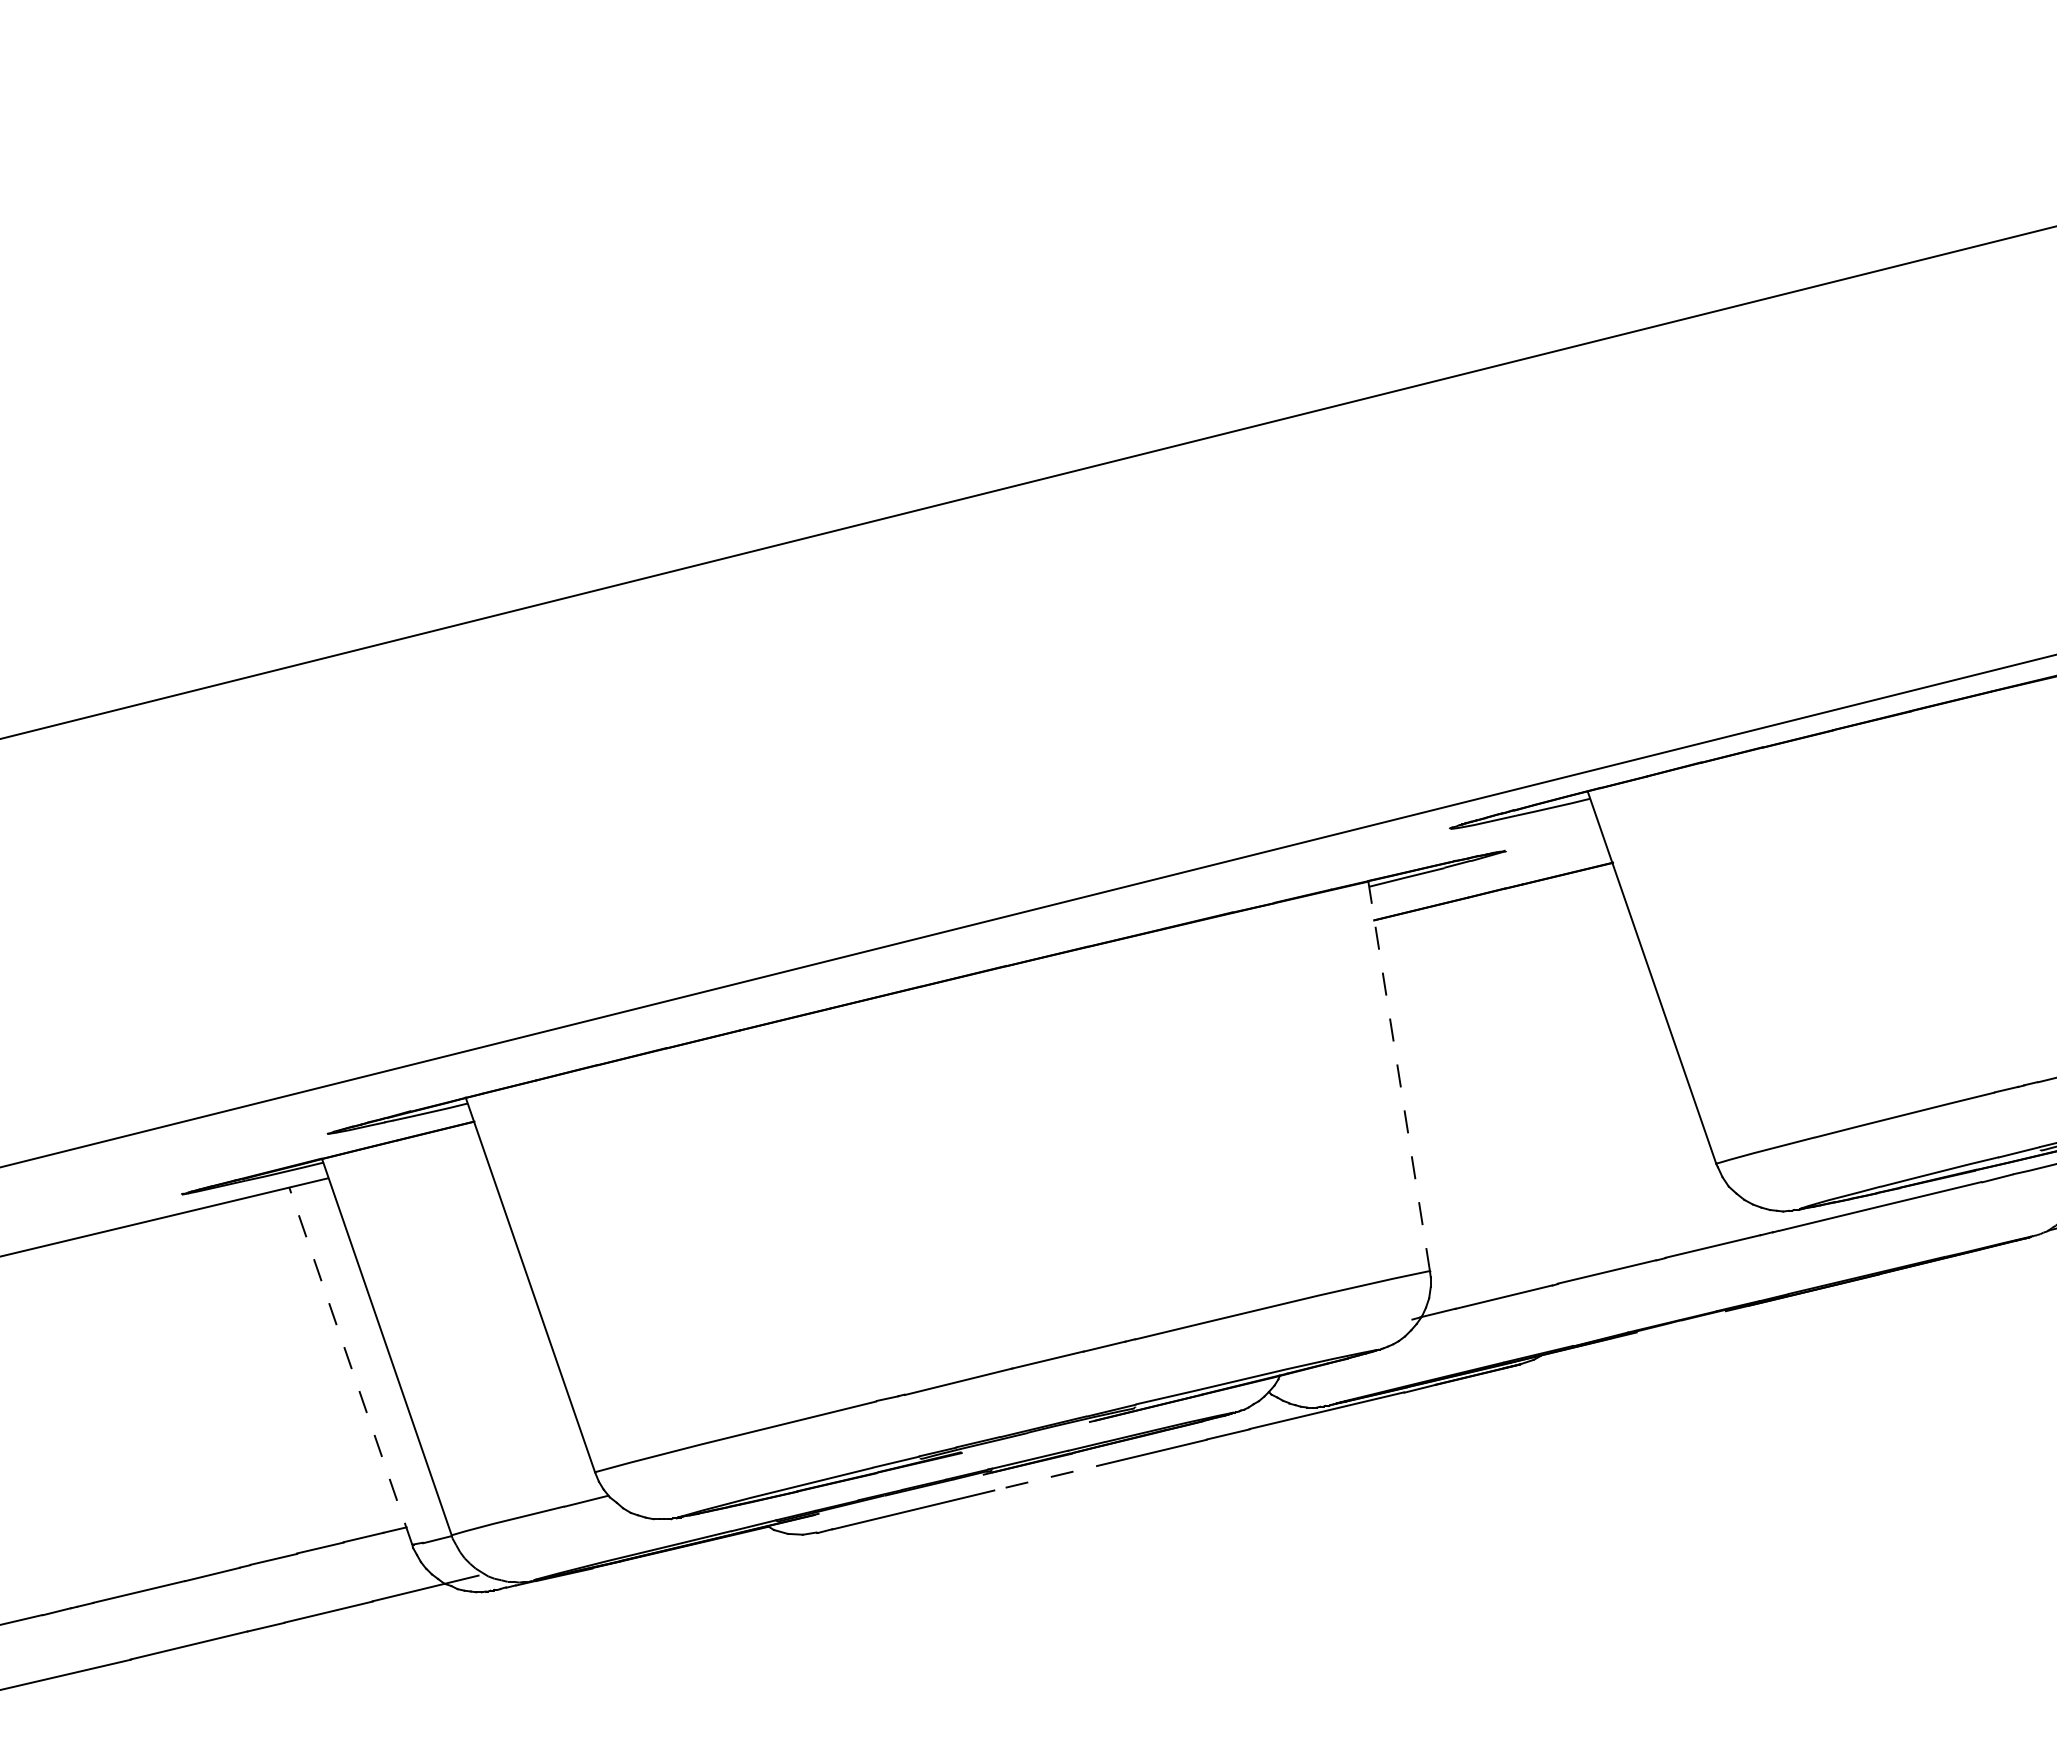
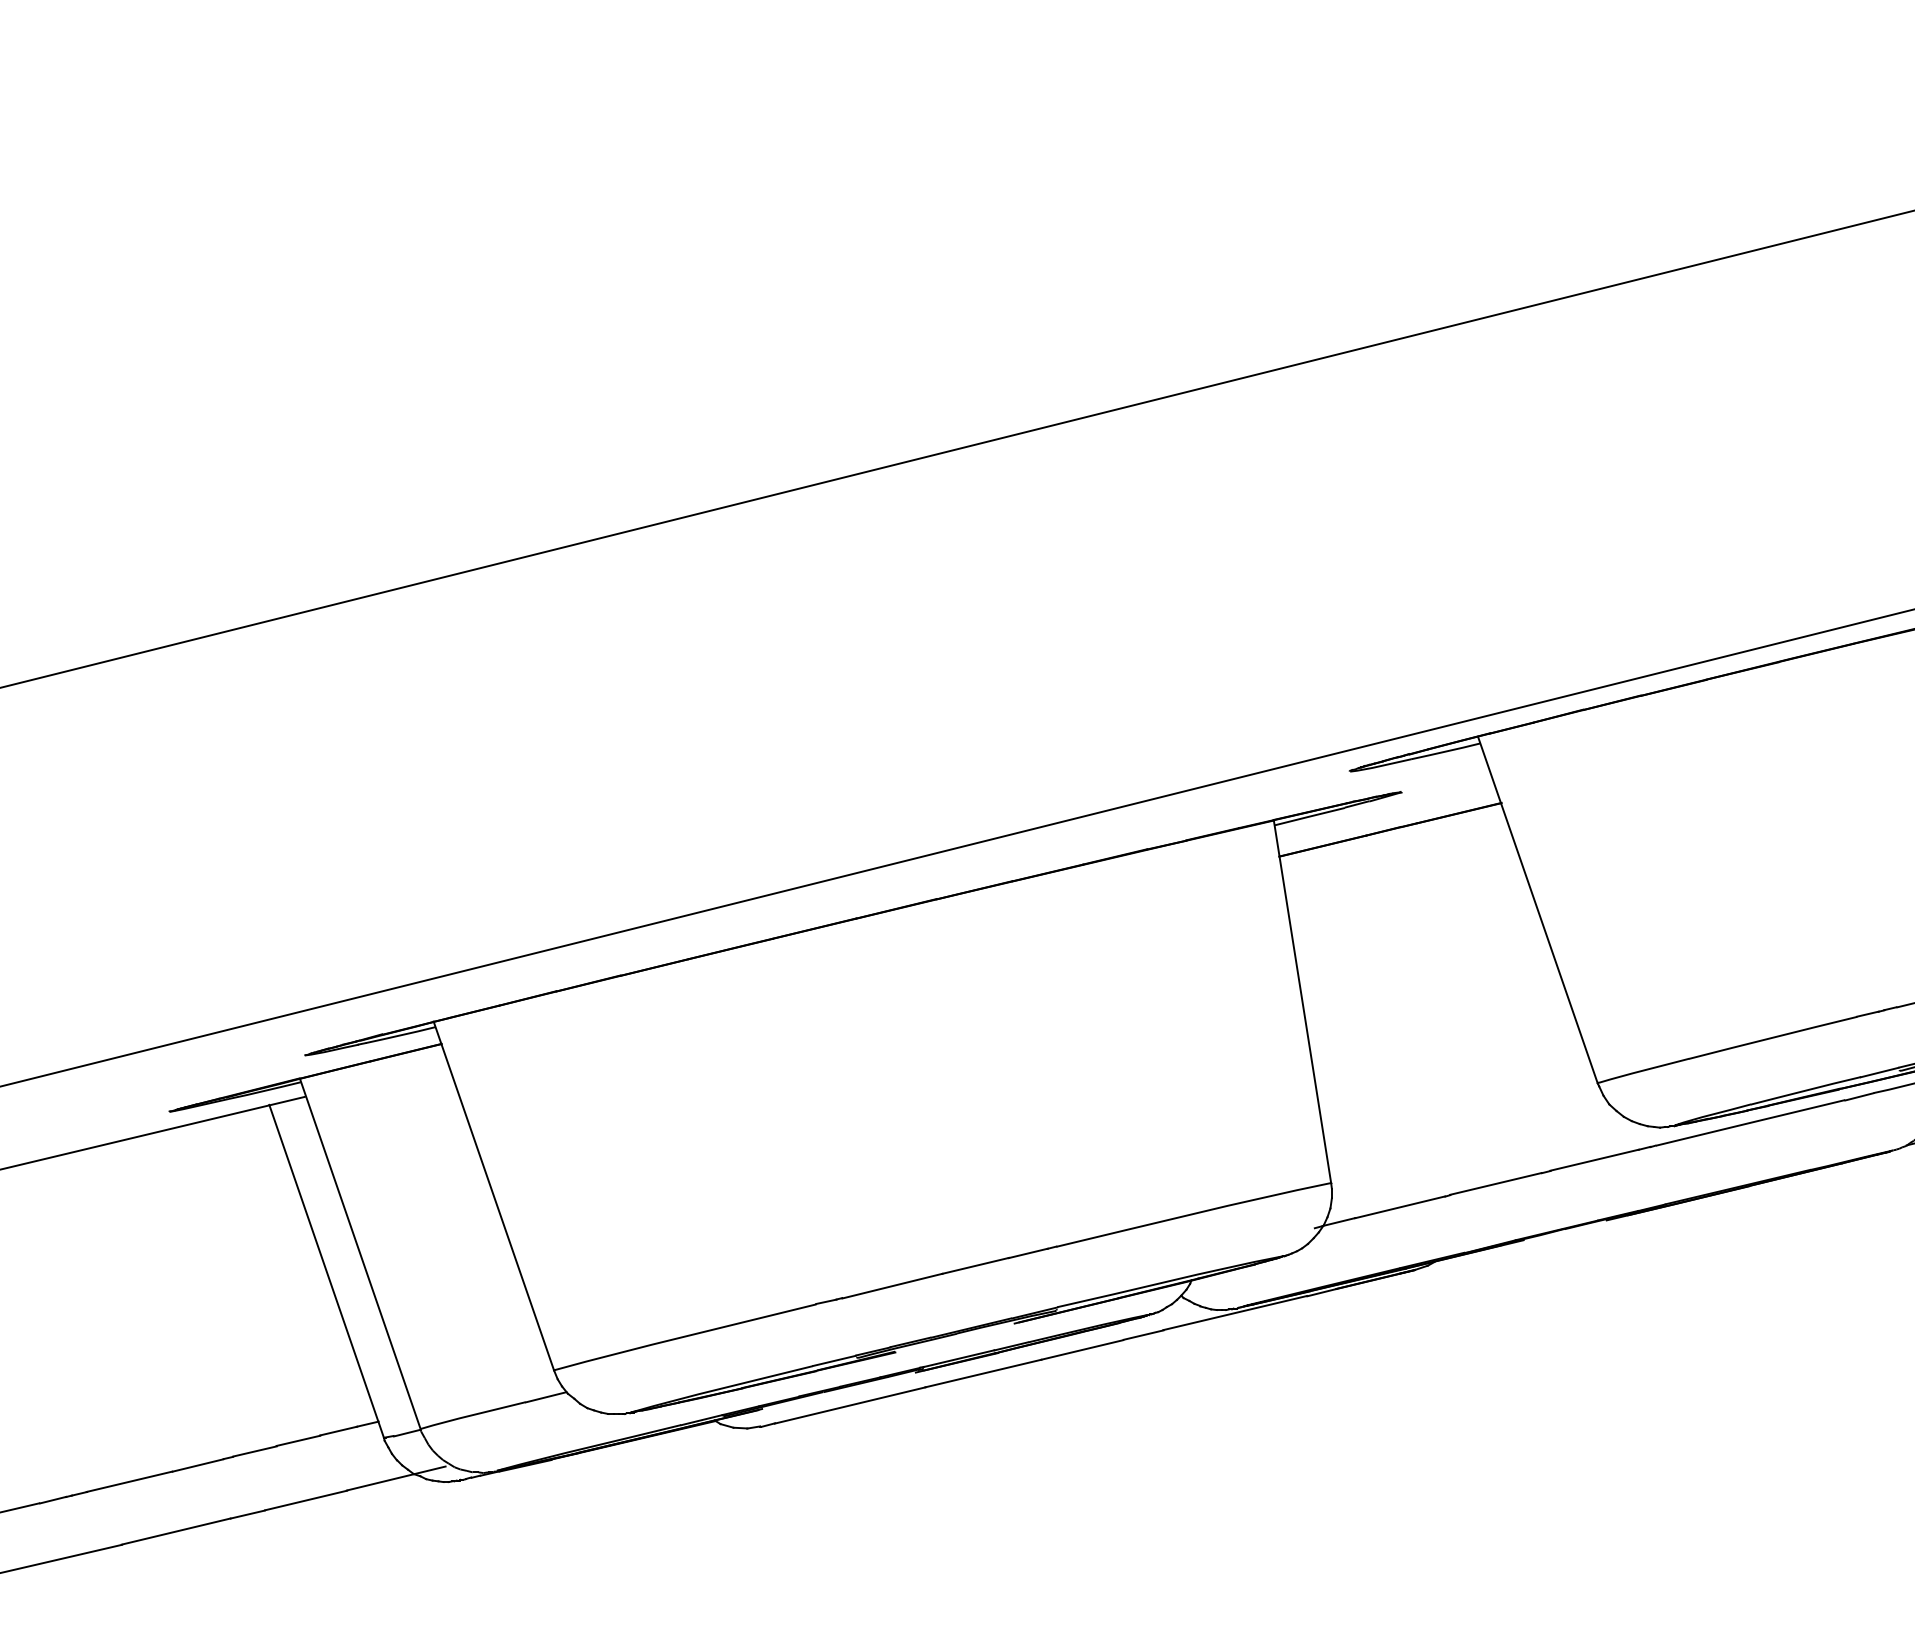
line: (1399, 1075) -> (1302, 1001), dashed -> solid
line: (350, 1365) -> (326, 1270), dashed -> solid
line: (1055, 1475) -> (982, 1373), dashed -> solid

